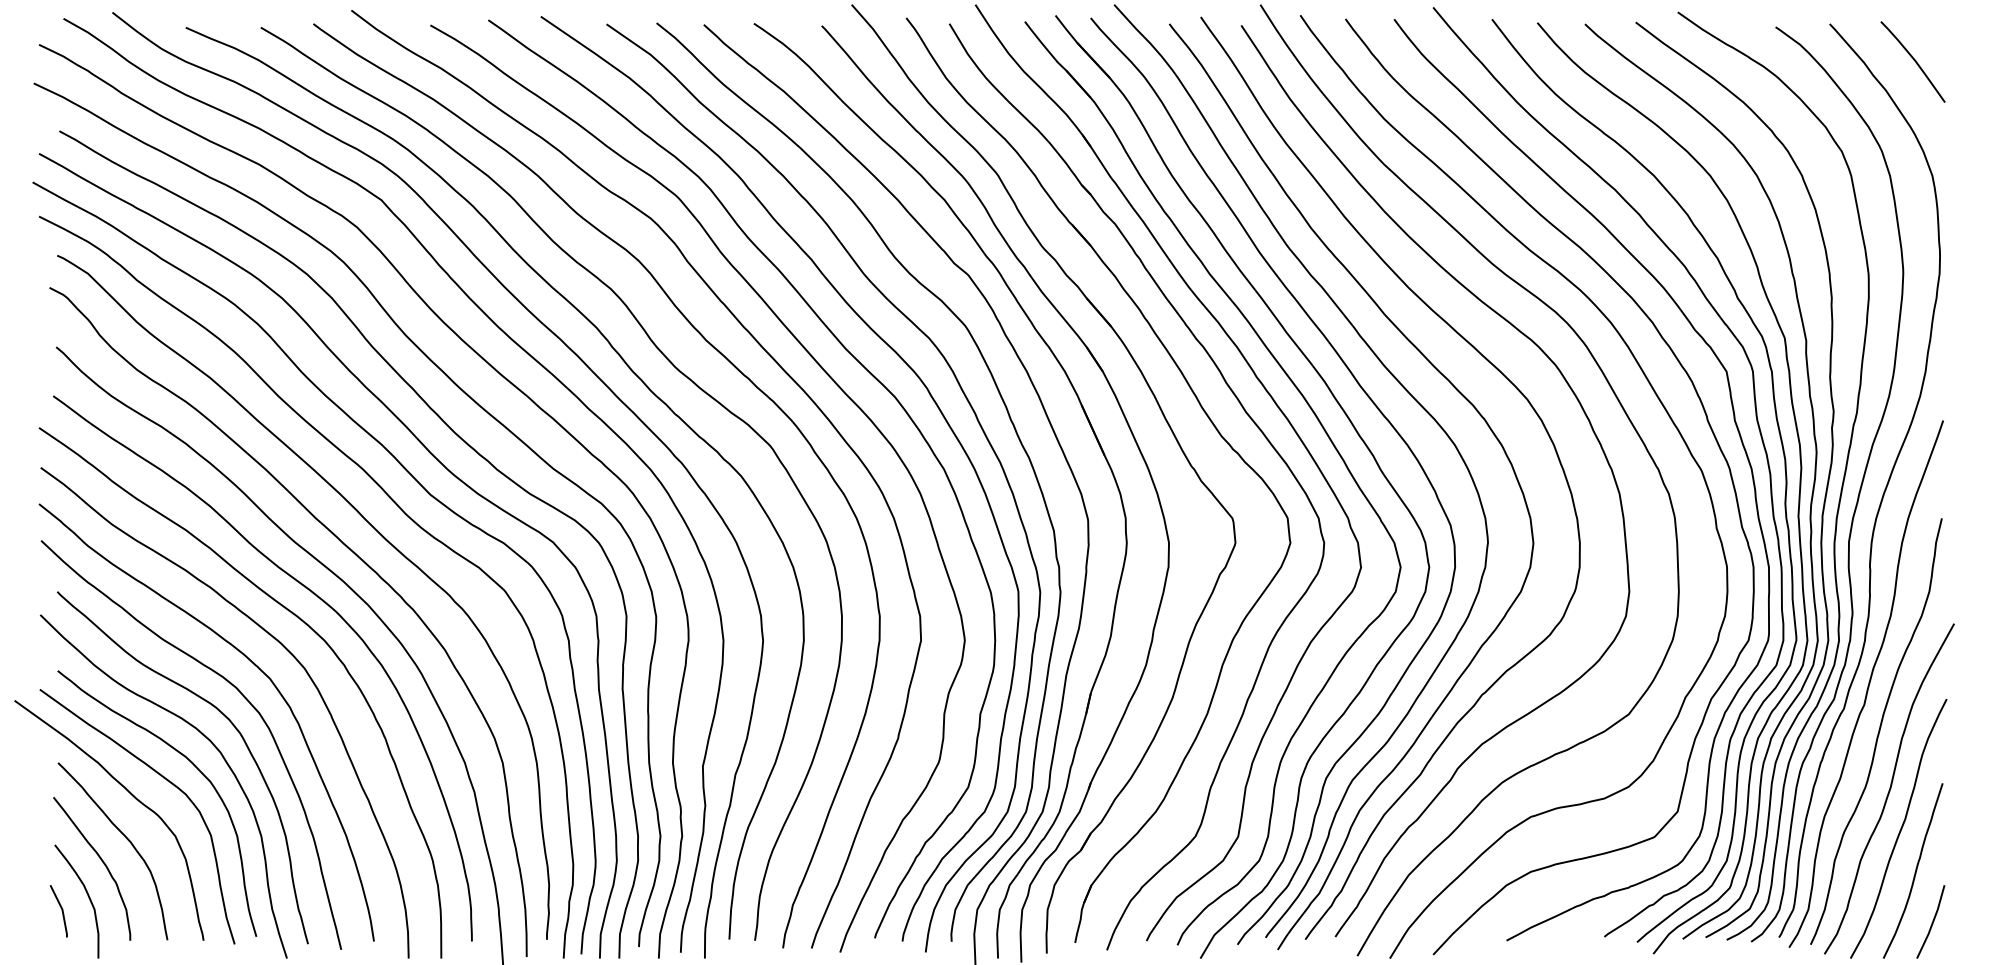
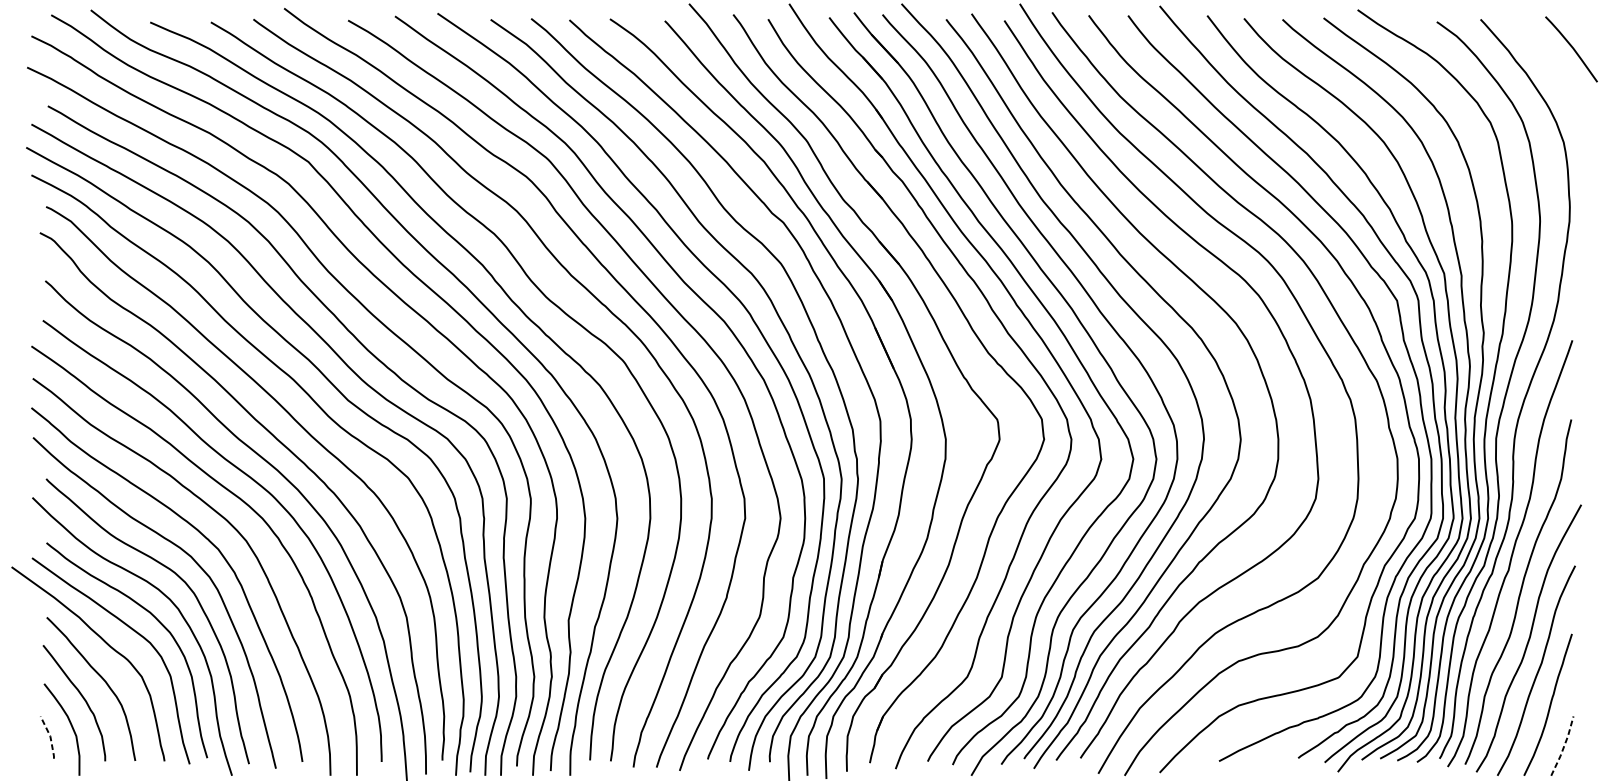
curve: (1913, 60) -> (1571, 48), moved
line: (62, 909) -> (50, 736), solid -> dashed
line: (1932, 922) -> (1563, 746), solid -> dashed

